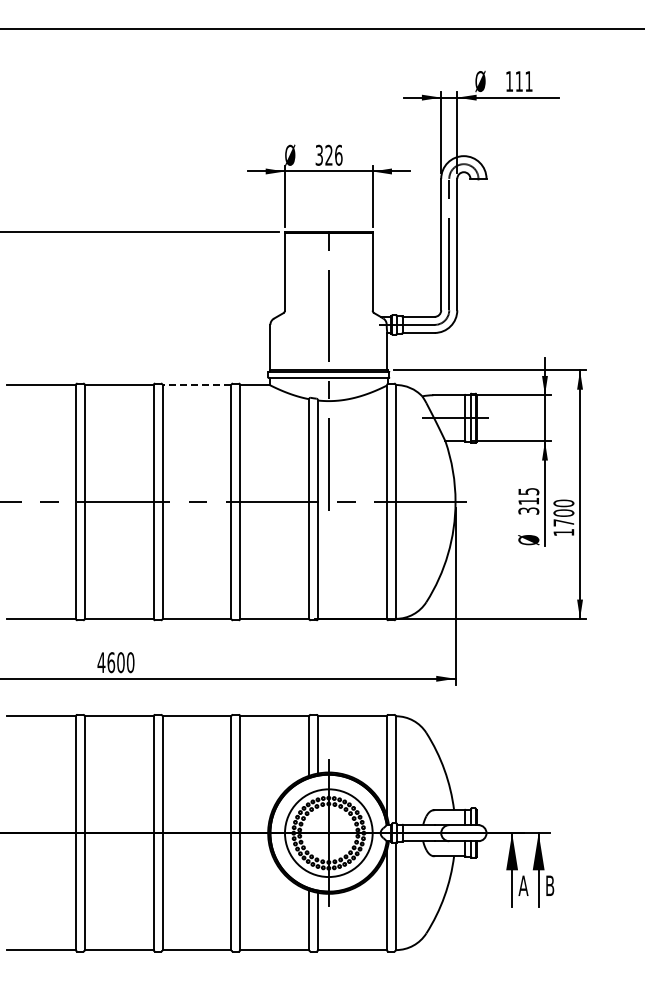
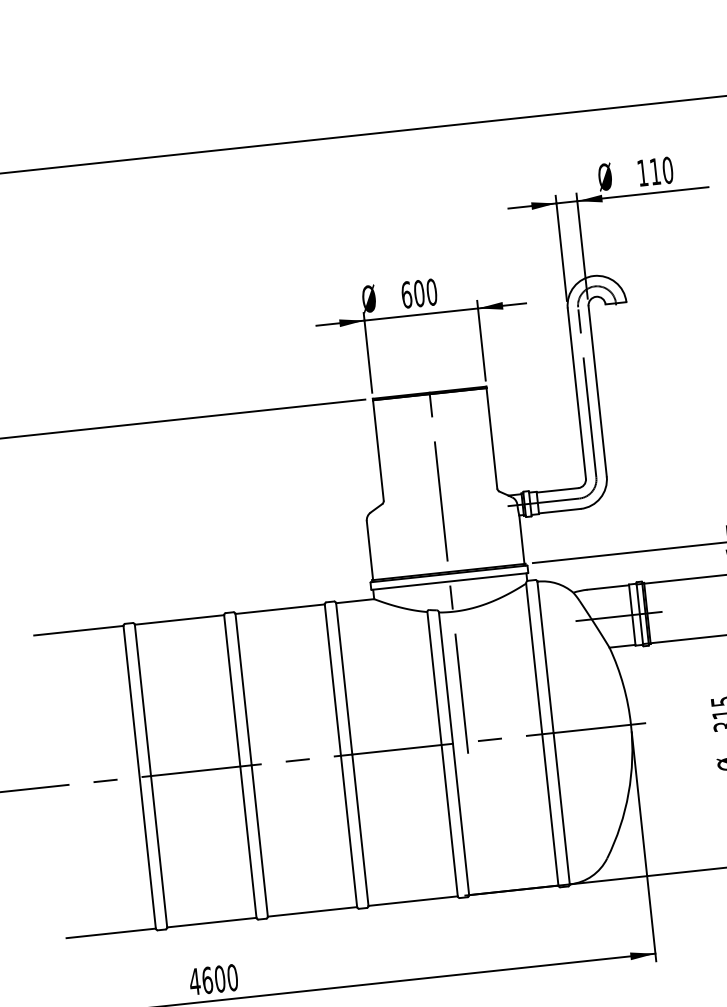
text: (528, 81) -> (667, 170), 111 -> 110
text: (328, 154) -> (418, 292), 326 -> 600
line: (196, 385) -> (279, 609), dashed -> solid

